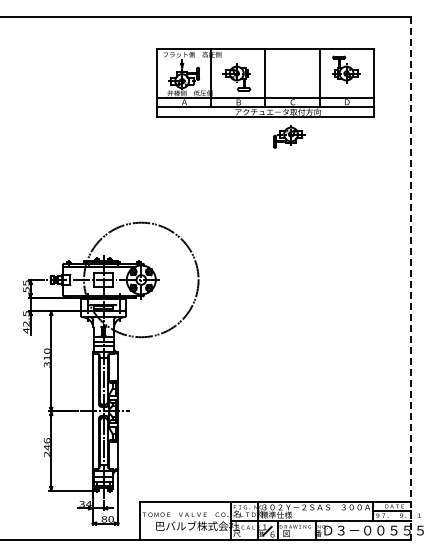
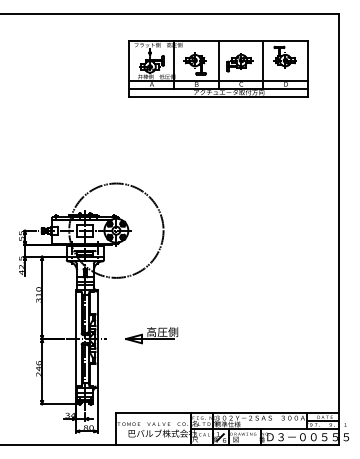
part: (289, 136) -> (240, 62), moved
line: (411, 278) -> (339, 229), dashed -> solid
part: (184, 407) -> (151, 335), added

